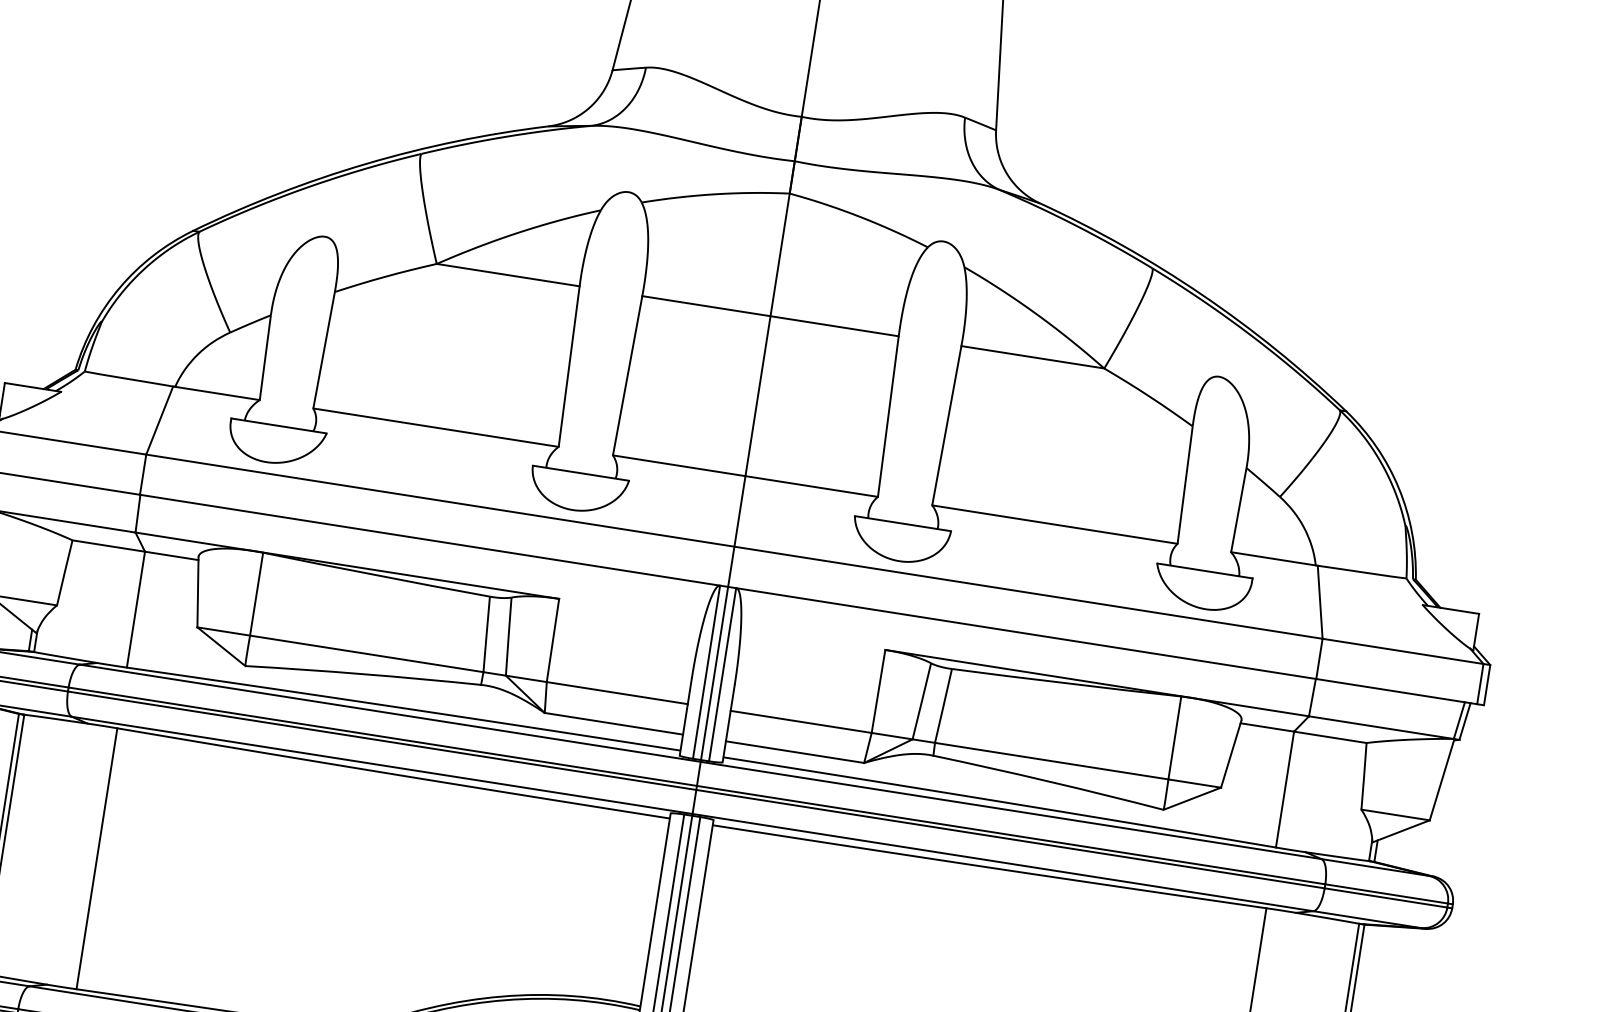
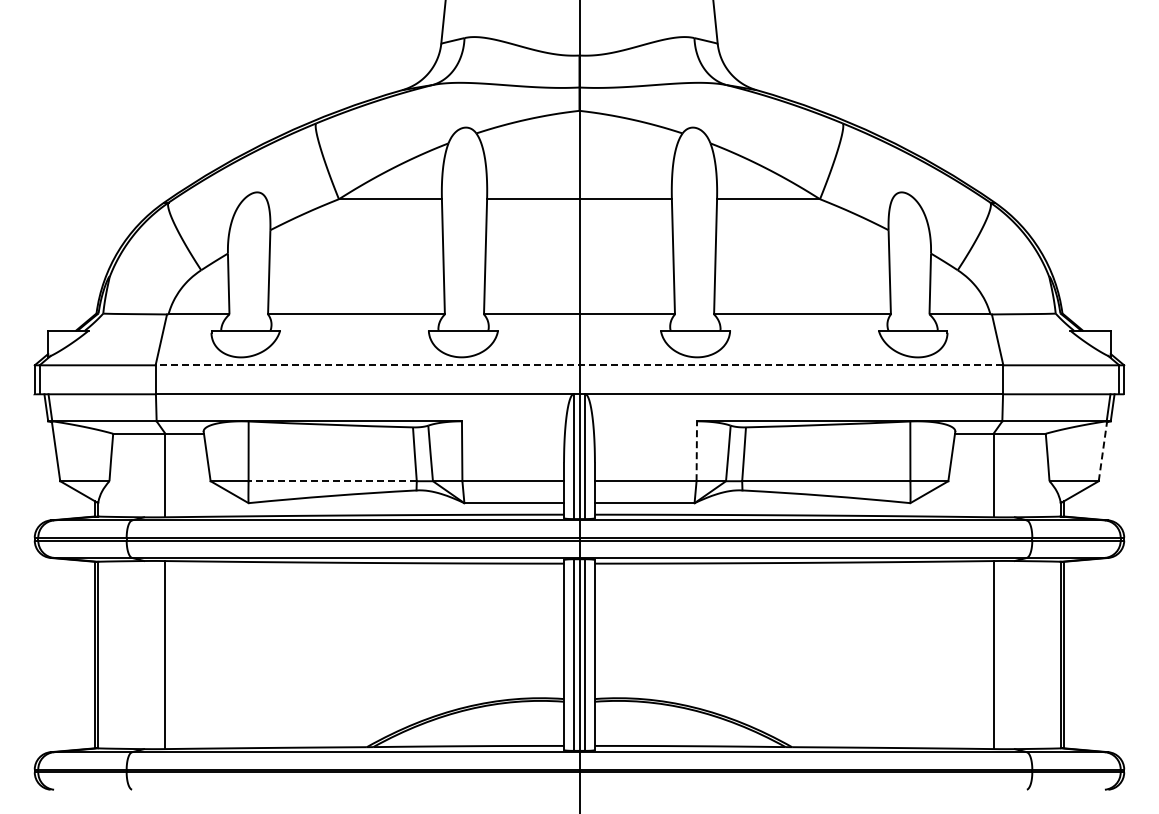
line: (734, 546) -> (579, 365), solid -> dashed
line: (366, 654) -> (332, 481), solid -> dashed
line: (878, 691) -> (696, 451), solid -> dashed
line: (1443, 778) -> (1103, 450), solid -> dashed

